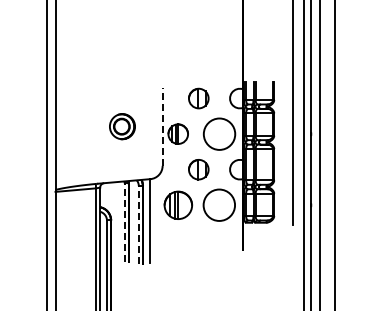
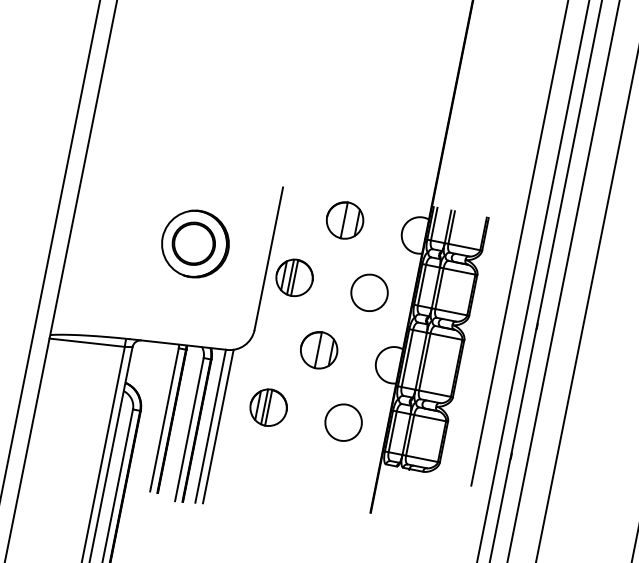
part: (122, 126) -> (195, 243), size x1.43
line: (162, 126) -> (268, 258), dashed -> solid
circle: (218, 133) -> (368, 291), size x0.62
part: (177, 204) -> (267, 406), size x0.71
circle: (219, 205) -> (343, 423), size x0.62
line: (153, 220) -> (217, 426), added
line: (124, 222) -> (164, 419), dashed -> solid
line: (138, 224) -> (189, 428), dashed -> solid

